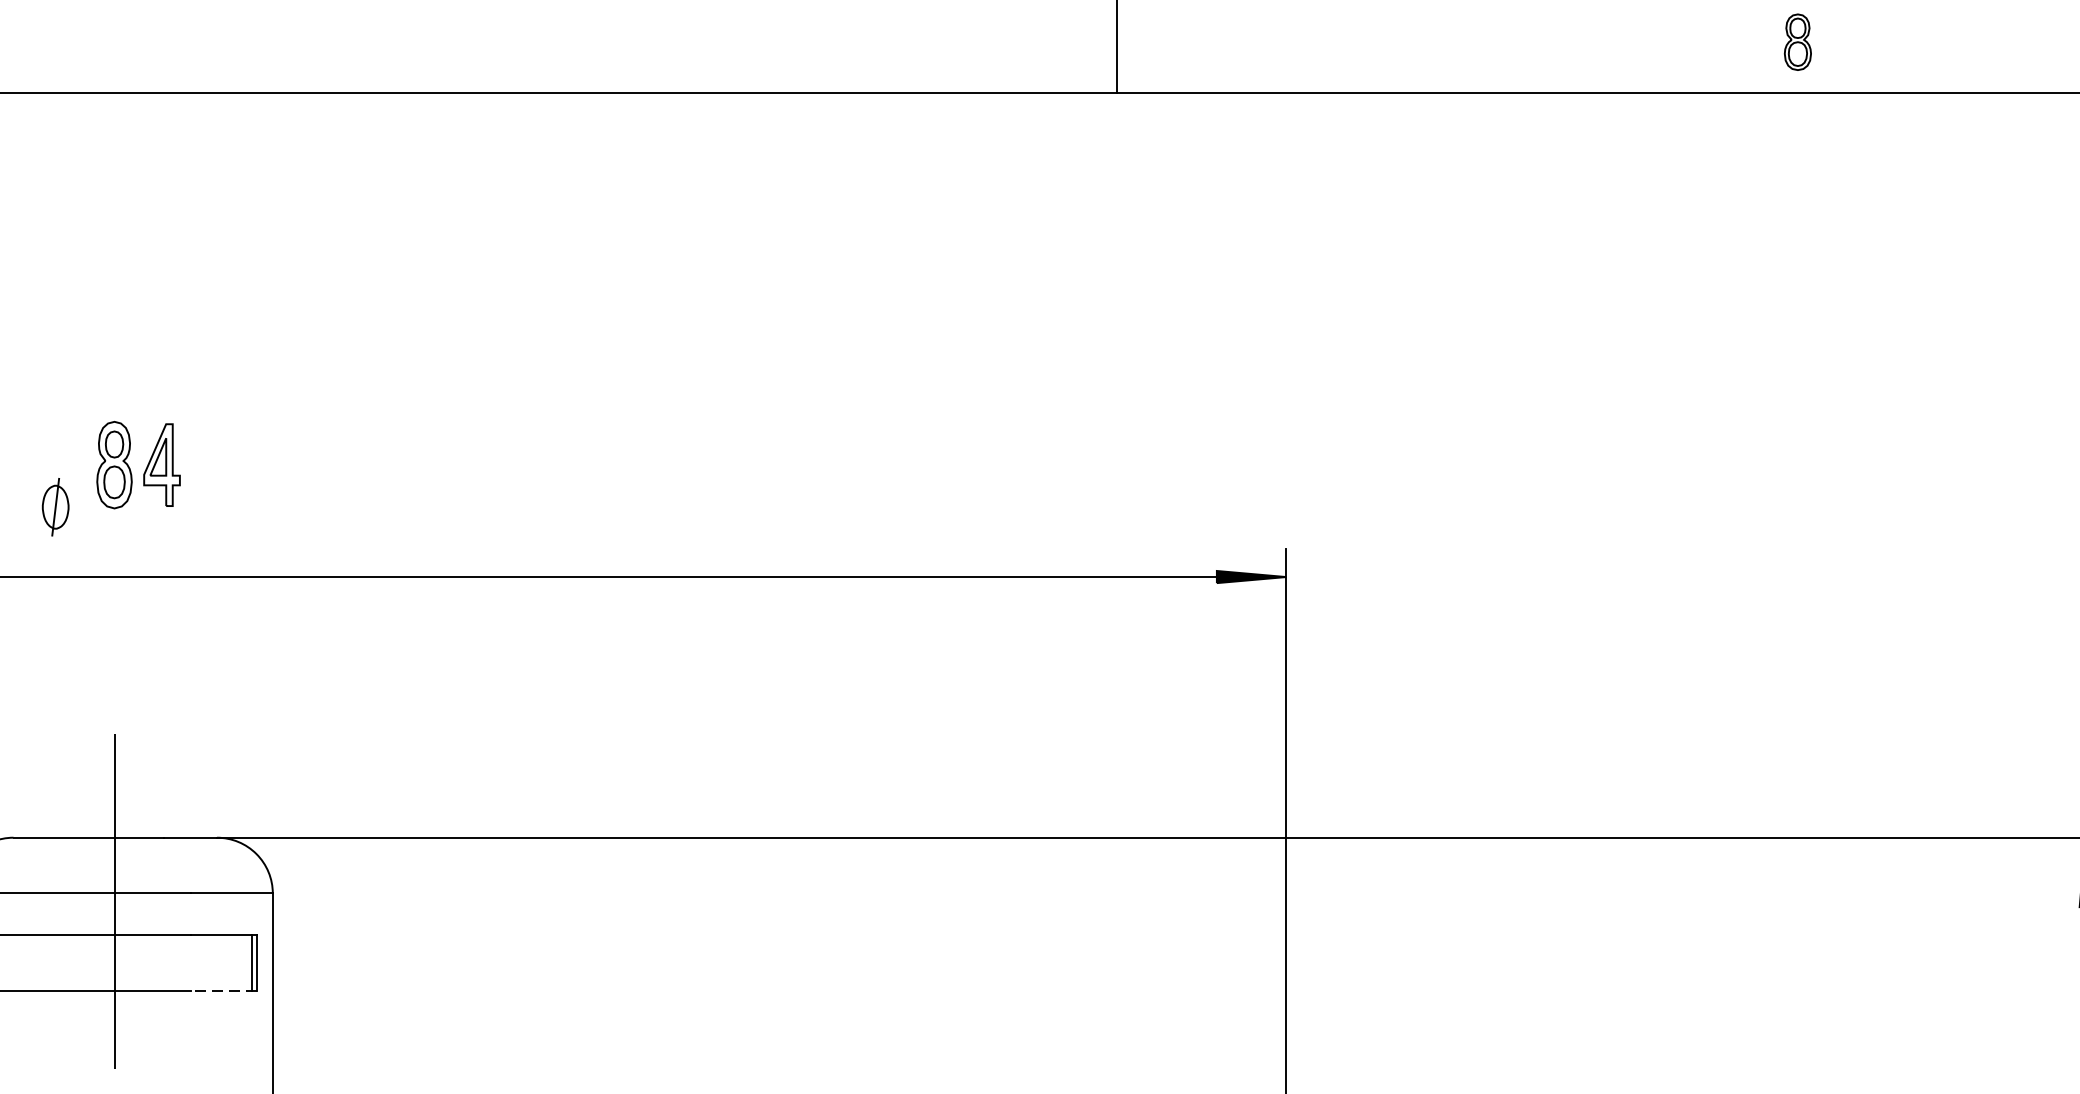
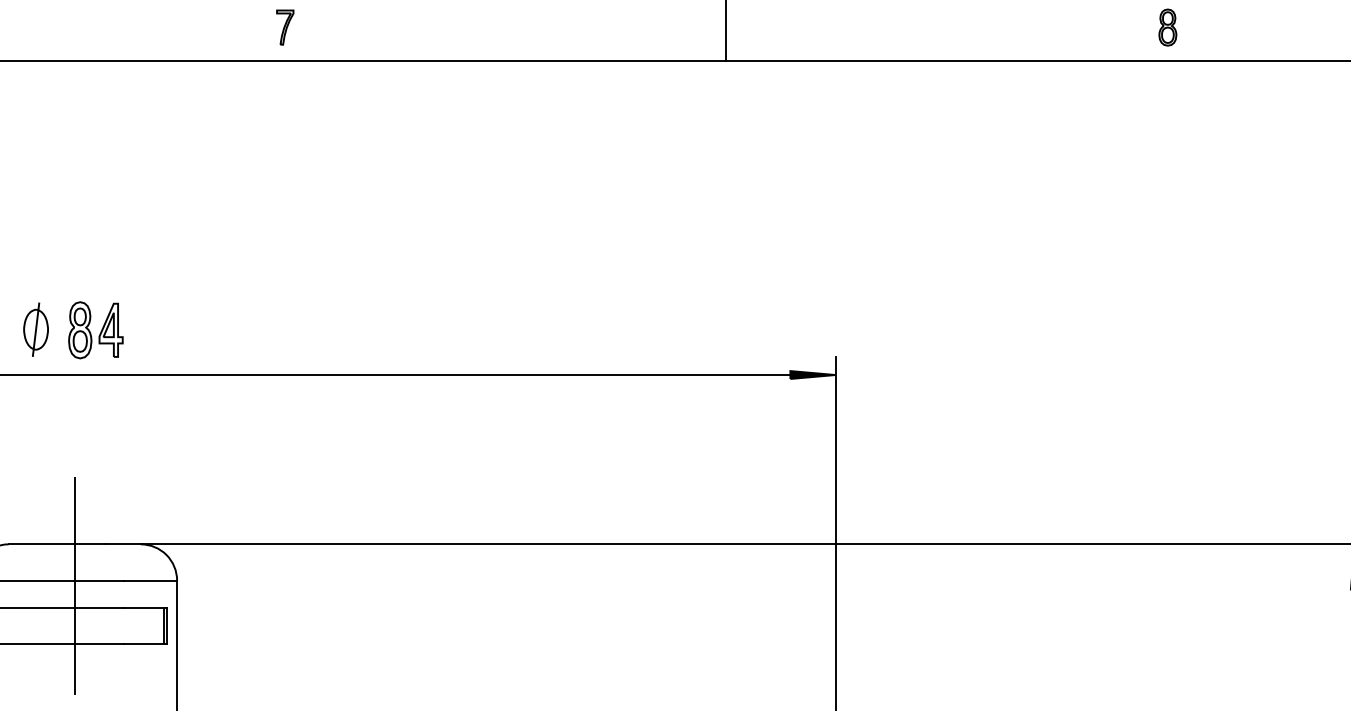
part: (439, 42) -> (285, 27), added
part: (137, 465) -> (95, 330), moved
part: (54, 506) -> (35, 329), size x1.43
line: (222, 990) -> (144, 643), dashed -> solid

